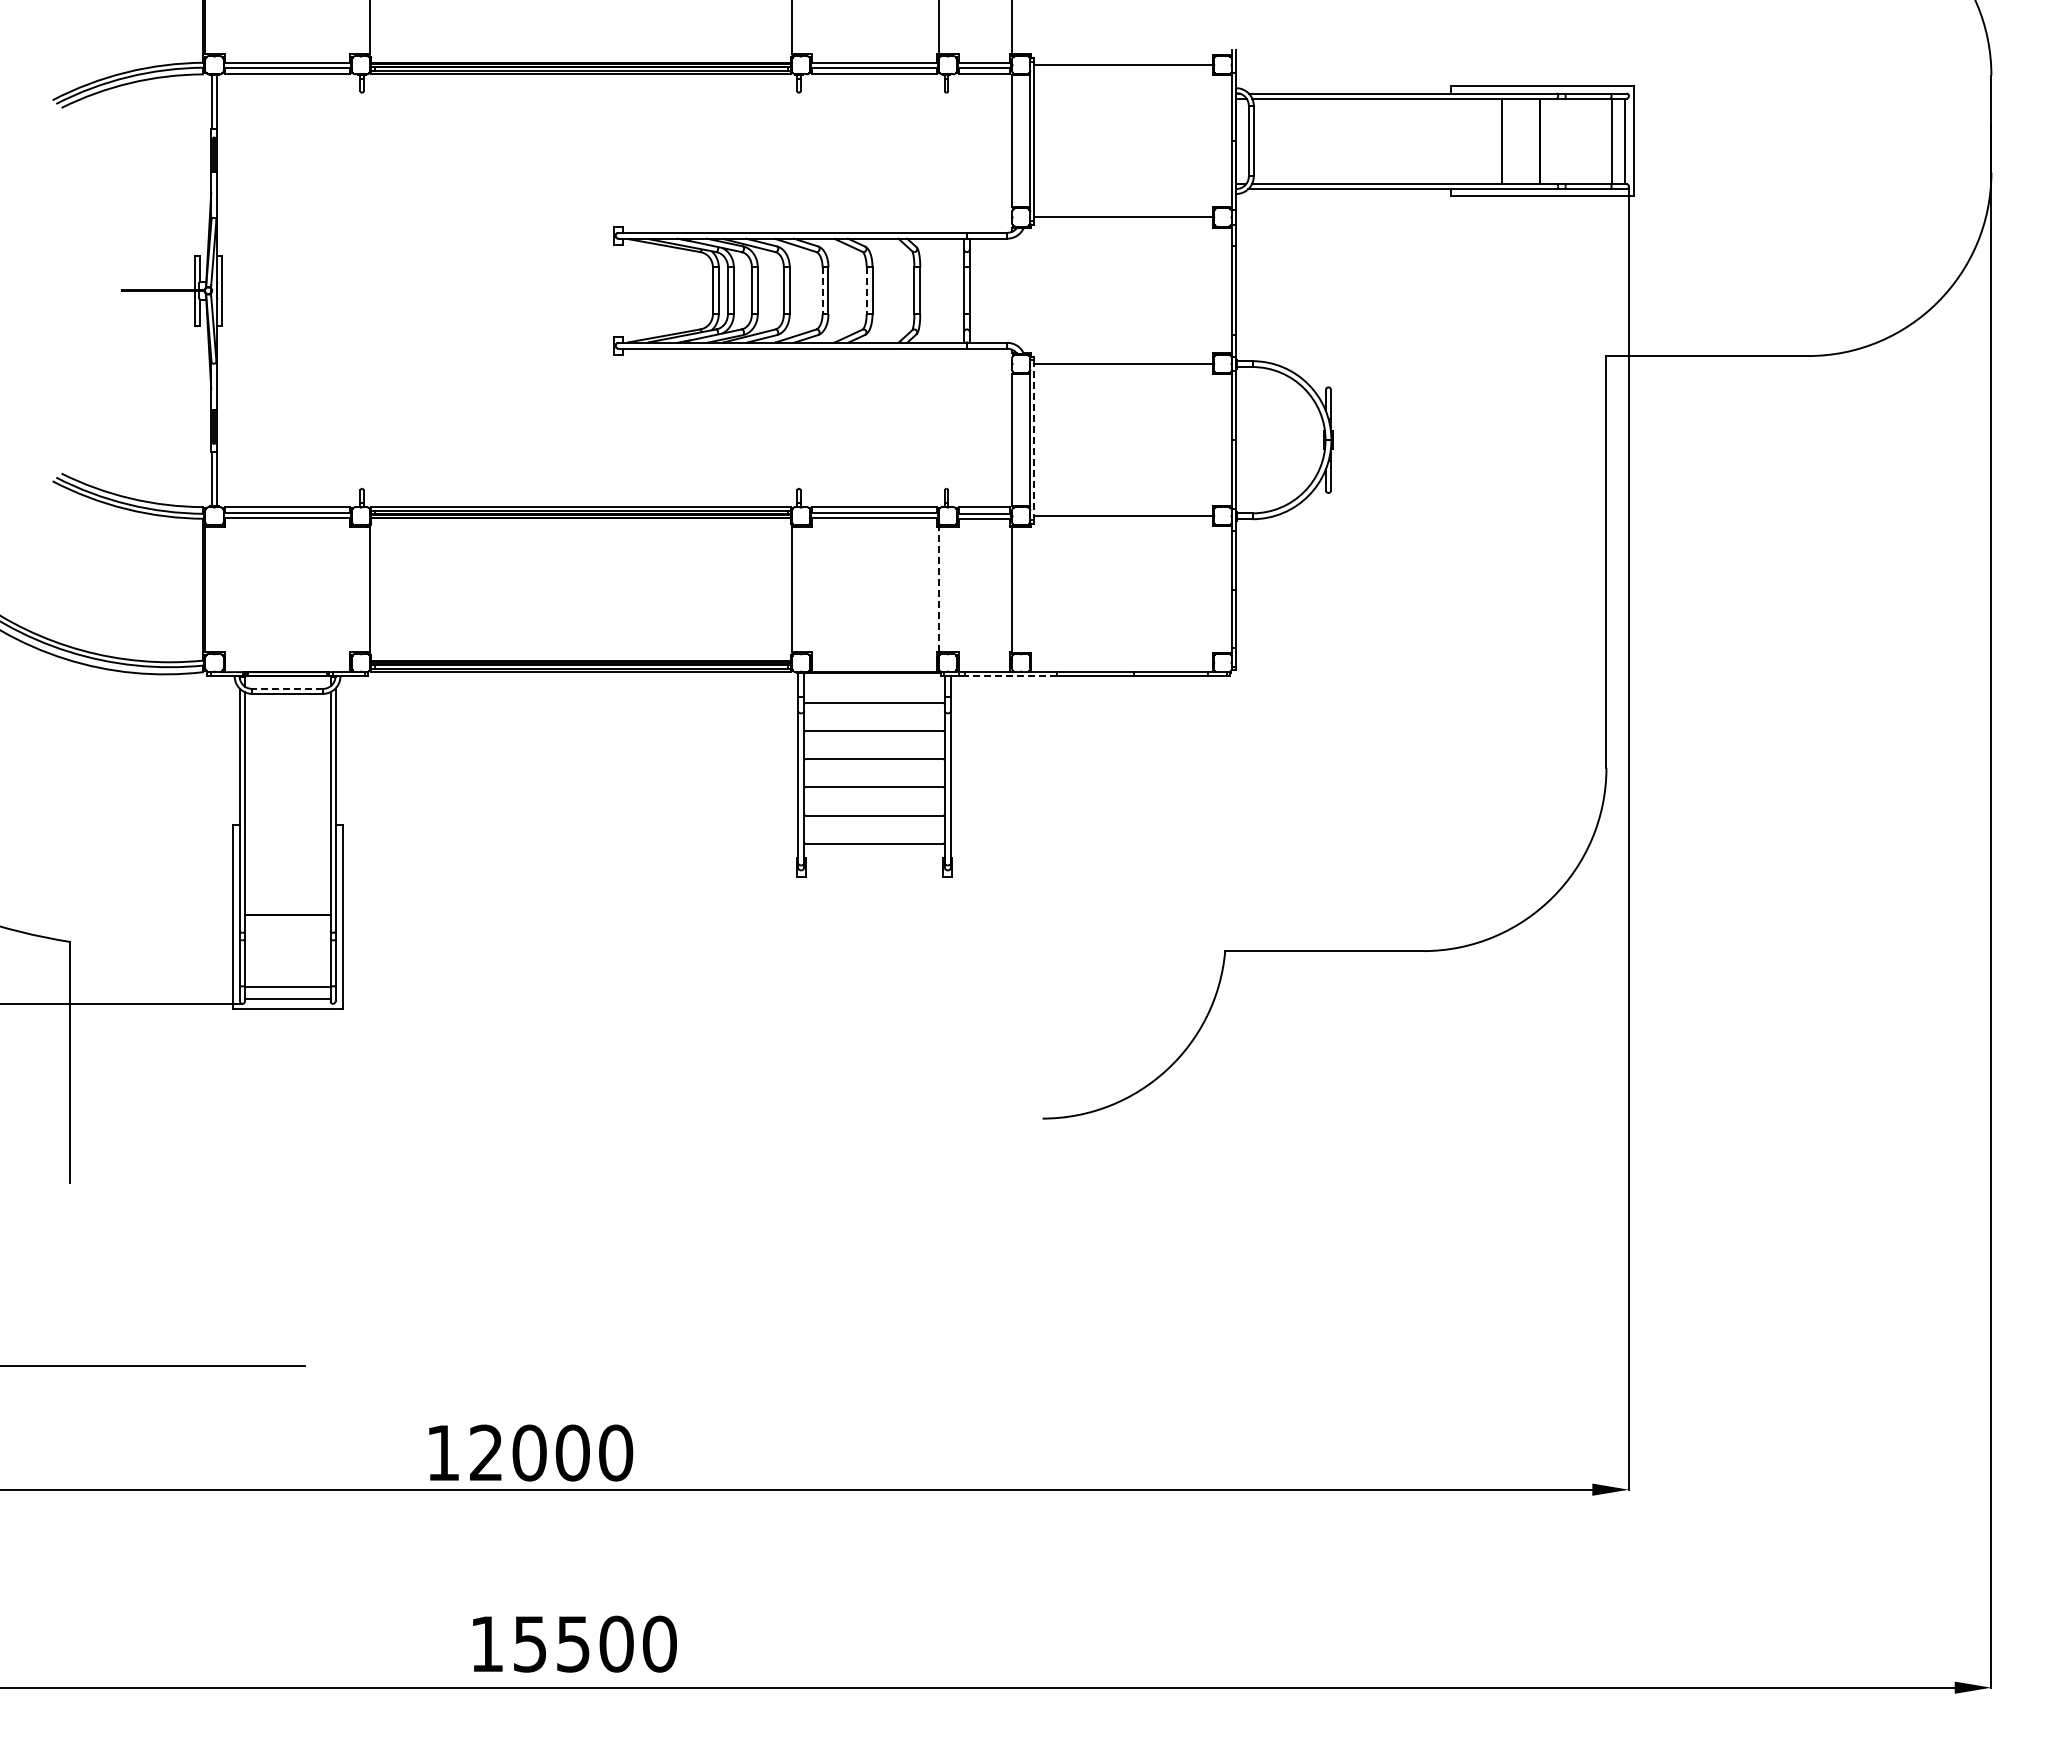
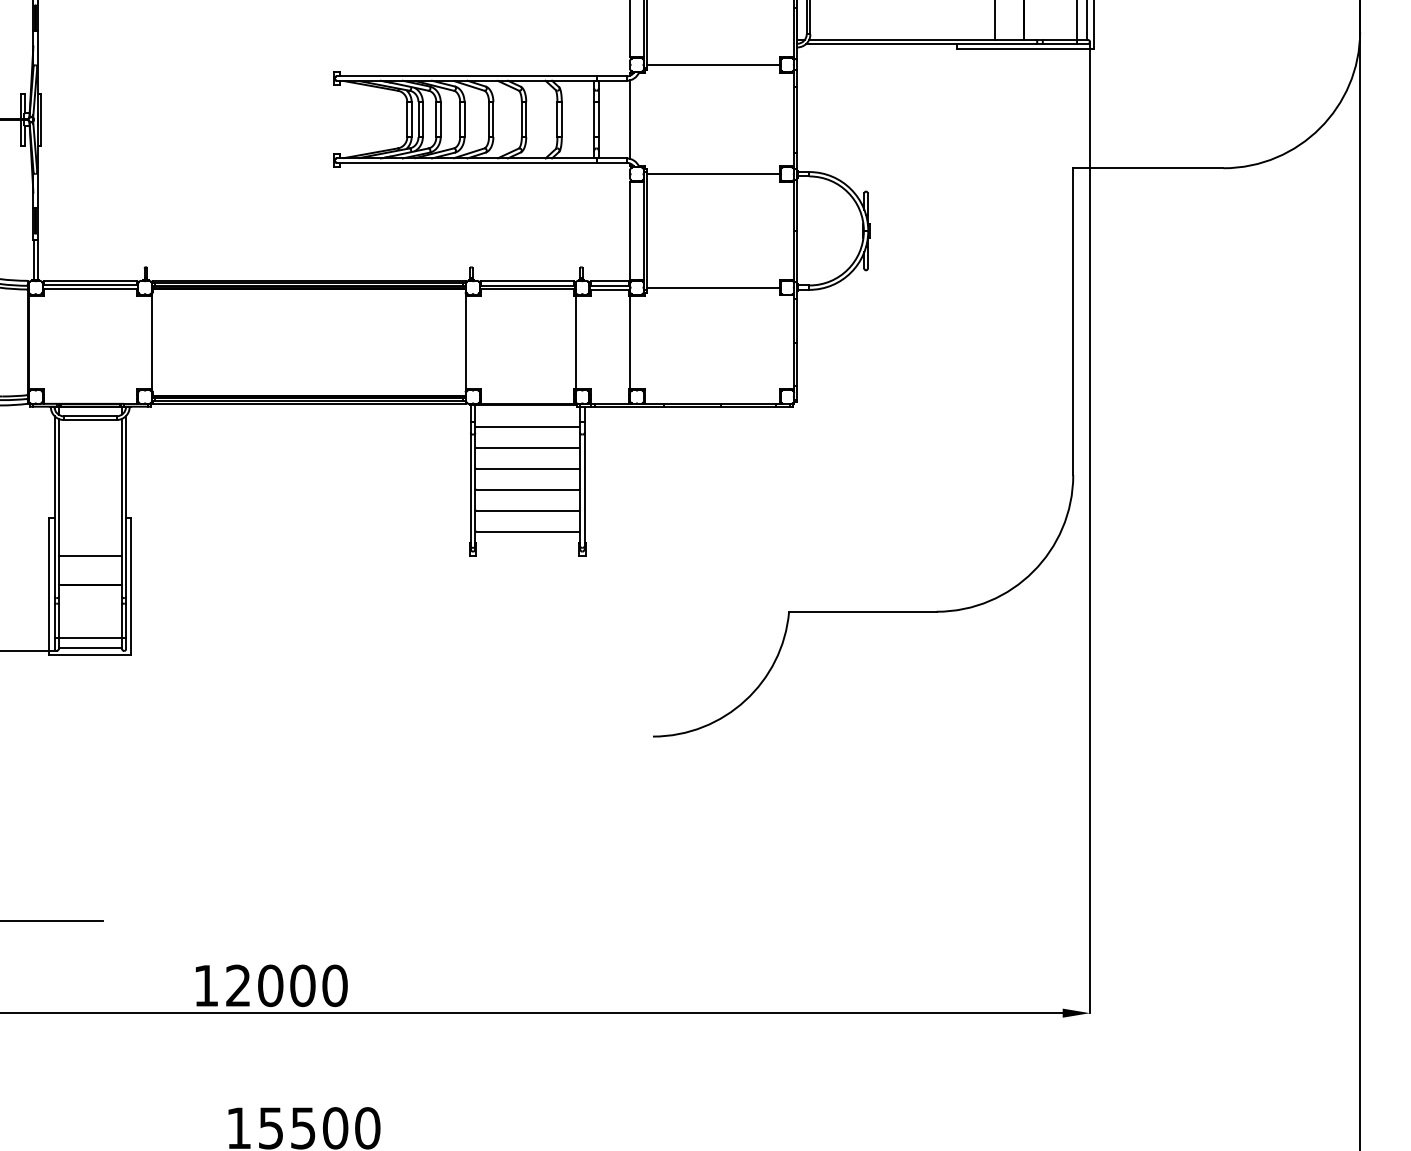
line: (1012, 290) -> (630, 119), added
line: (822, 291) -> (488, 120), dashed -> solid
line: (866, 291) -> (521, 120), dashed -> solid
line: (1034, 440) -> (646, 231), dashed -> solid
line: (938, 589) -> (575, 342), dashed -> solid
line: (1010, 676) -> (629, 407), dashed -> solid
line: (287, 688) -> (90, 416), dashed -> solid
line: (287, 876) -> (90, 556), added

